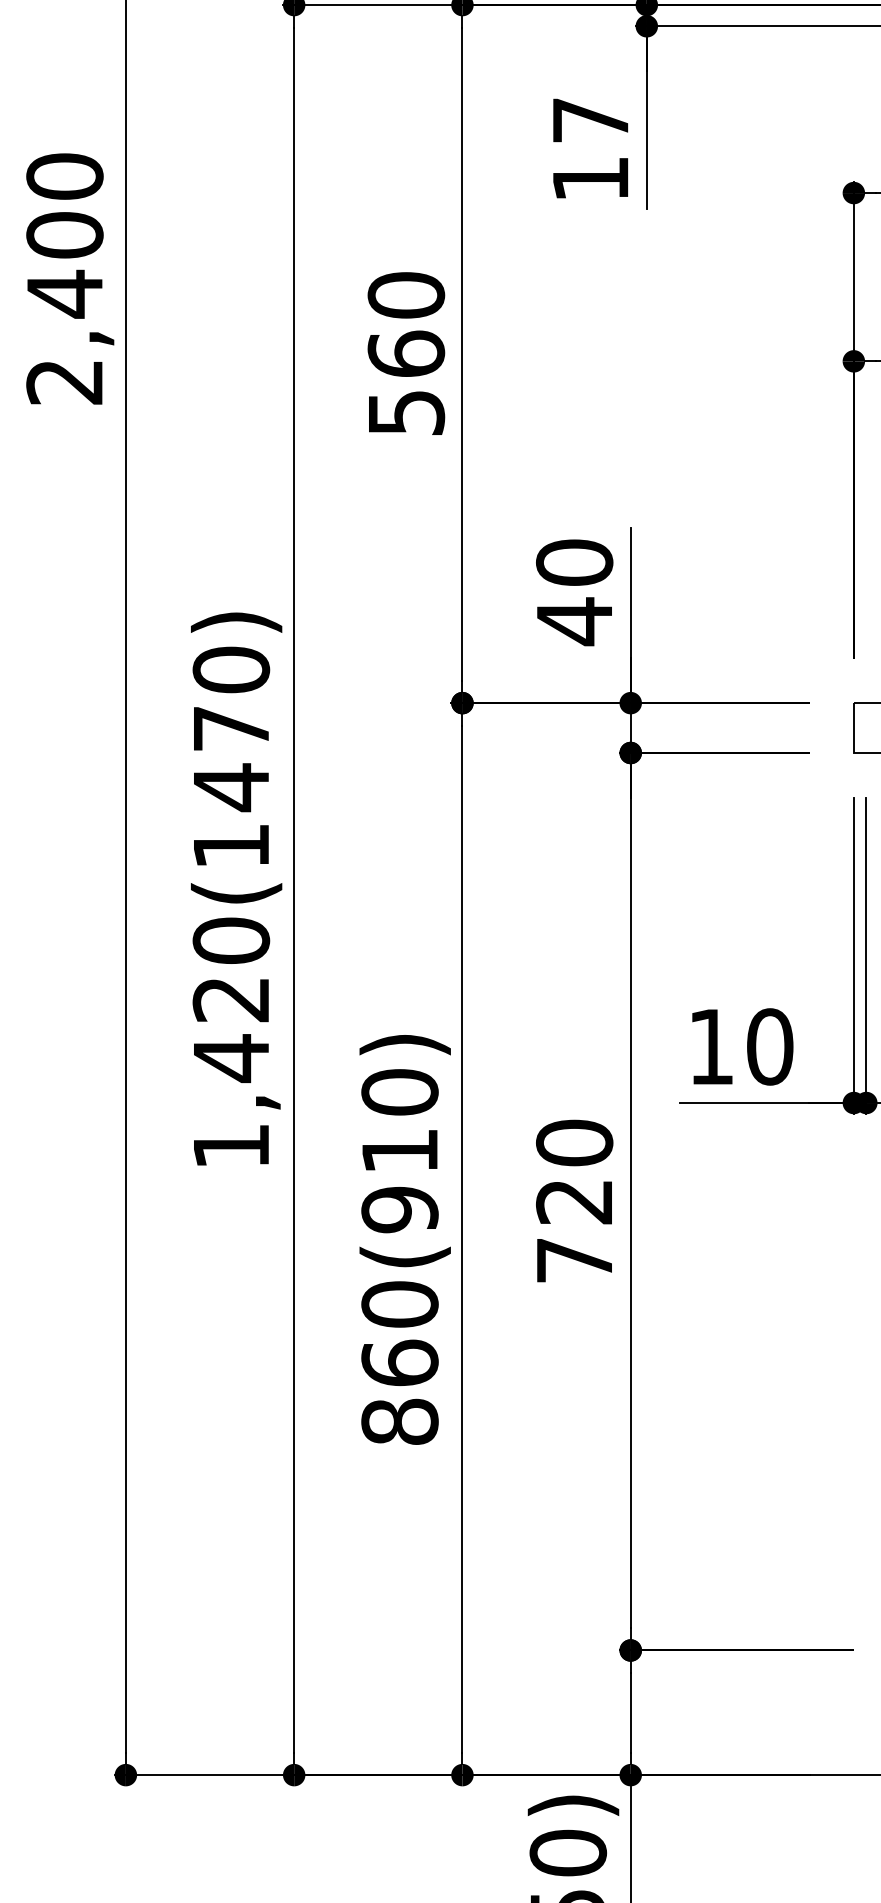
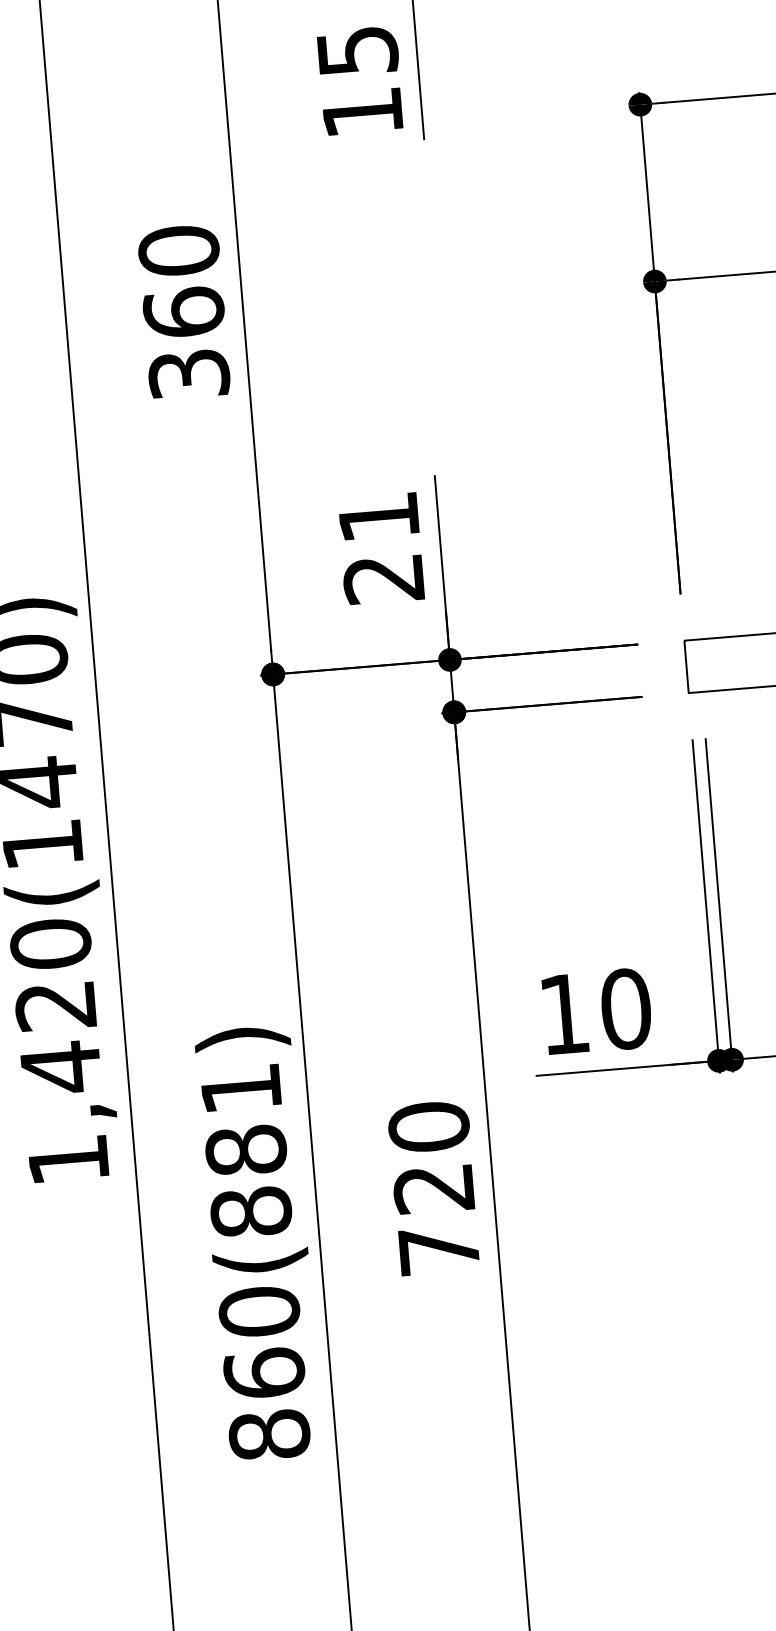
text: (591, 120) -> (358, 51), 17 -> 15
text: (405, 412) -> (188, 374), 560 -> 360
text: (574, 592) -> (381, 548), 40 -> 21
text: (399, 1151) -> (245, 1151), 860(910) -> 860(881)

